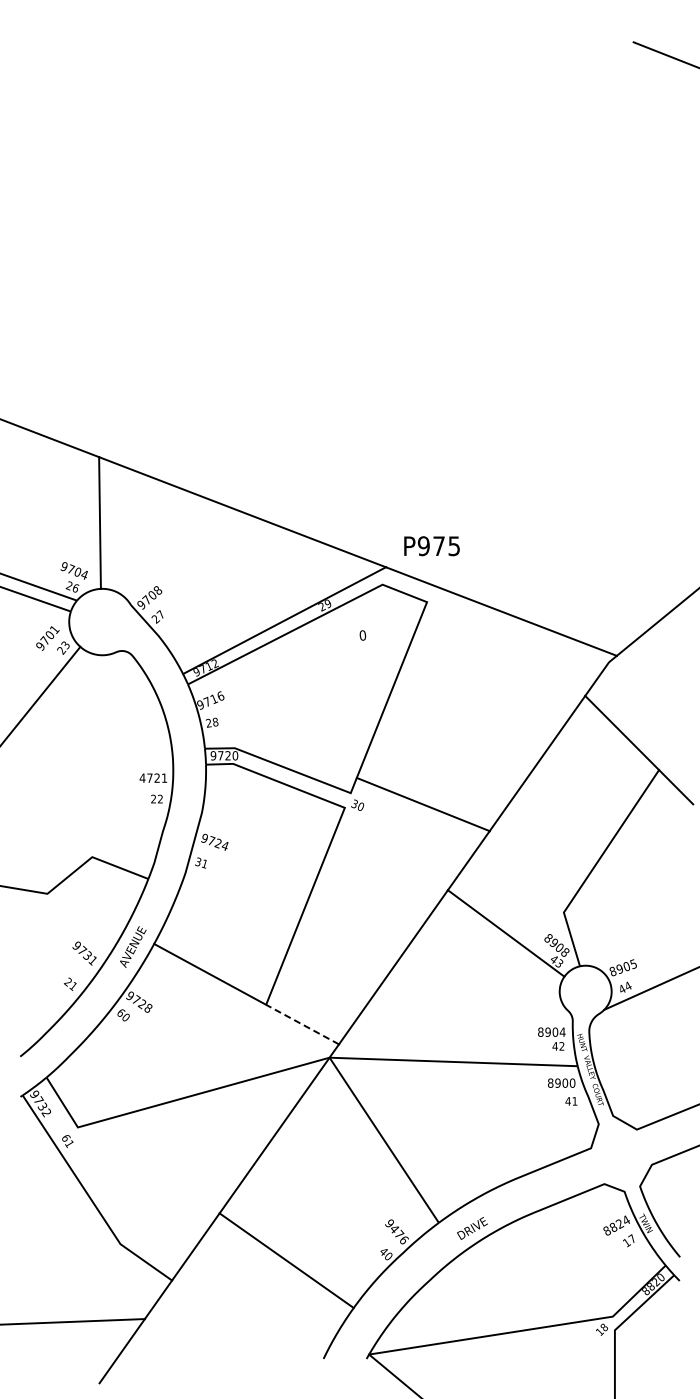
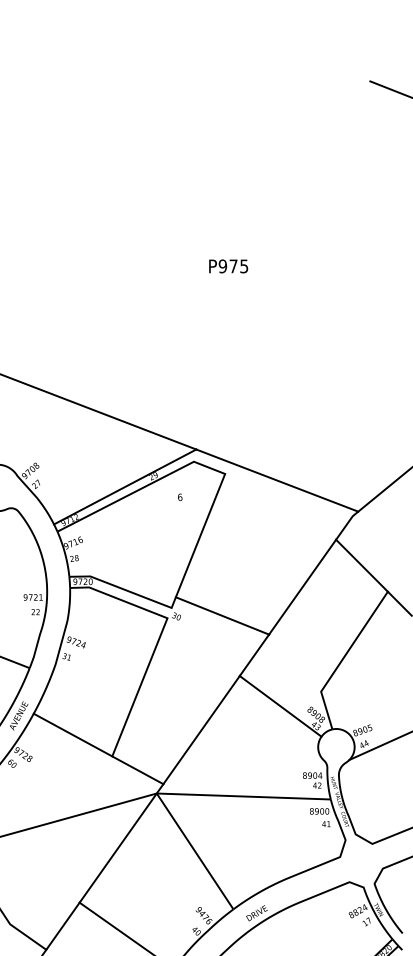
text: (431, 546) -> (228, 266), moved
text: (362, 635) -> (179, 497), 0 -> 6
text: (142, 777) -> (25, 596), 4721 -> 9721
line: (302, 1024) -> (137, 770), dashed -> solid

